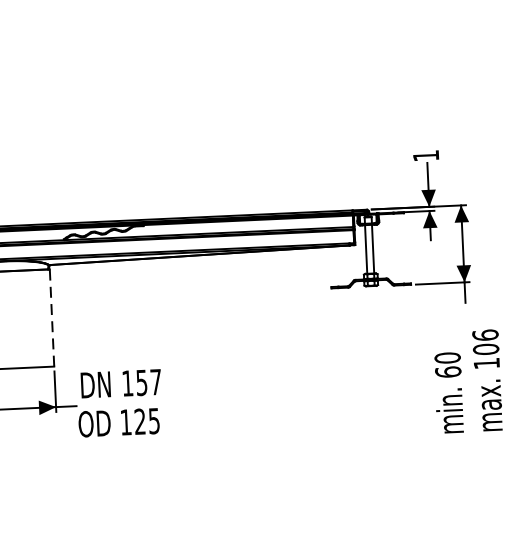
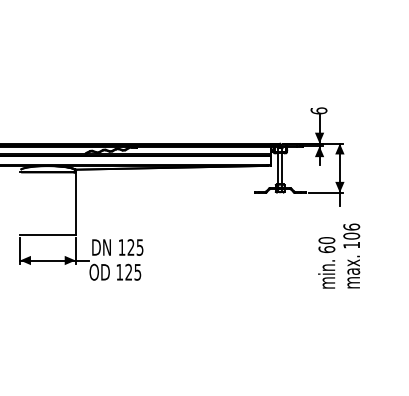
text: (425, 155) -> (318, 110), 1 -> 6
line: (51, 317) -> (75, 203), dashed -> solid
text: (148, 382) -> (135, 247), 157 -> 125

